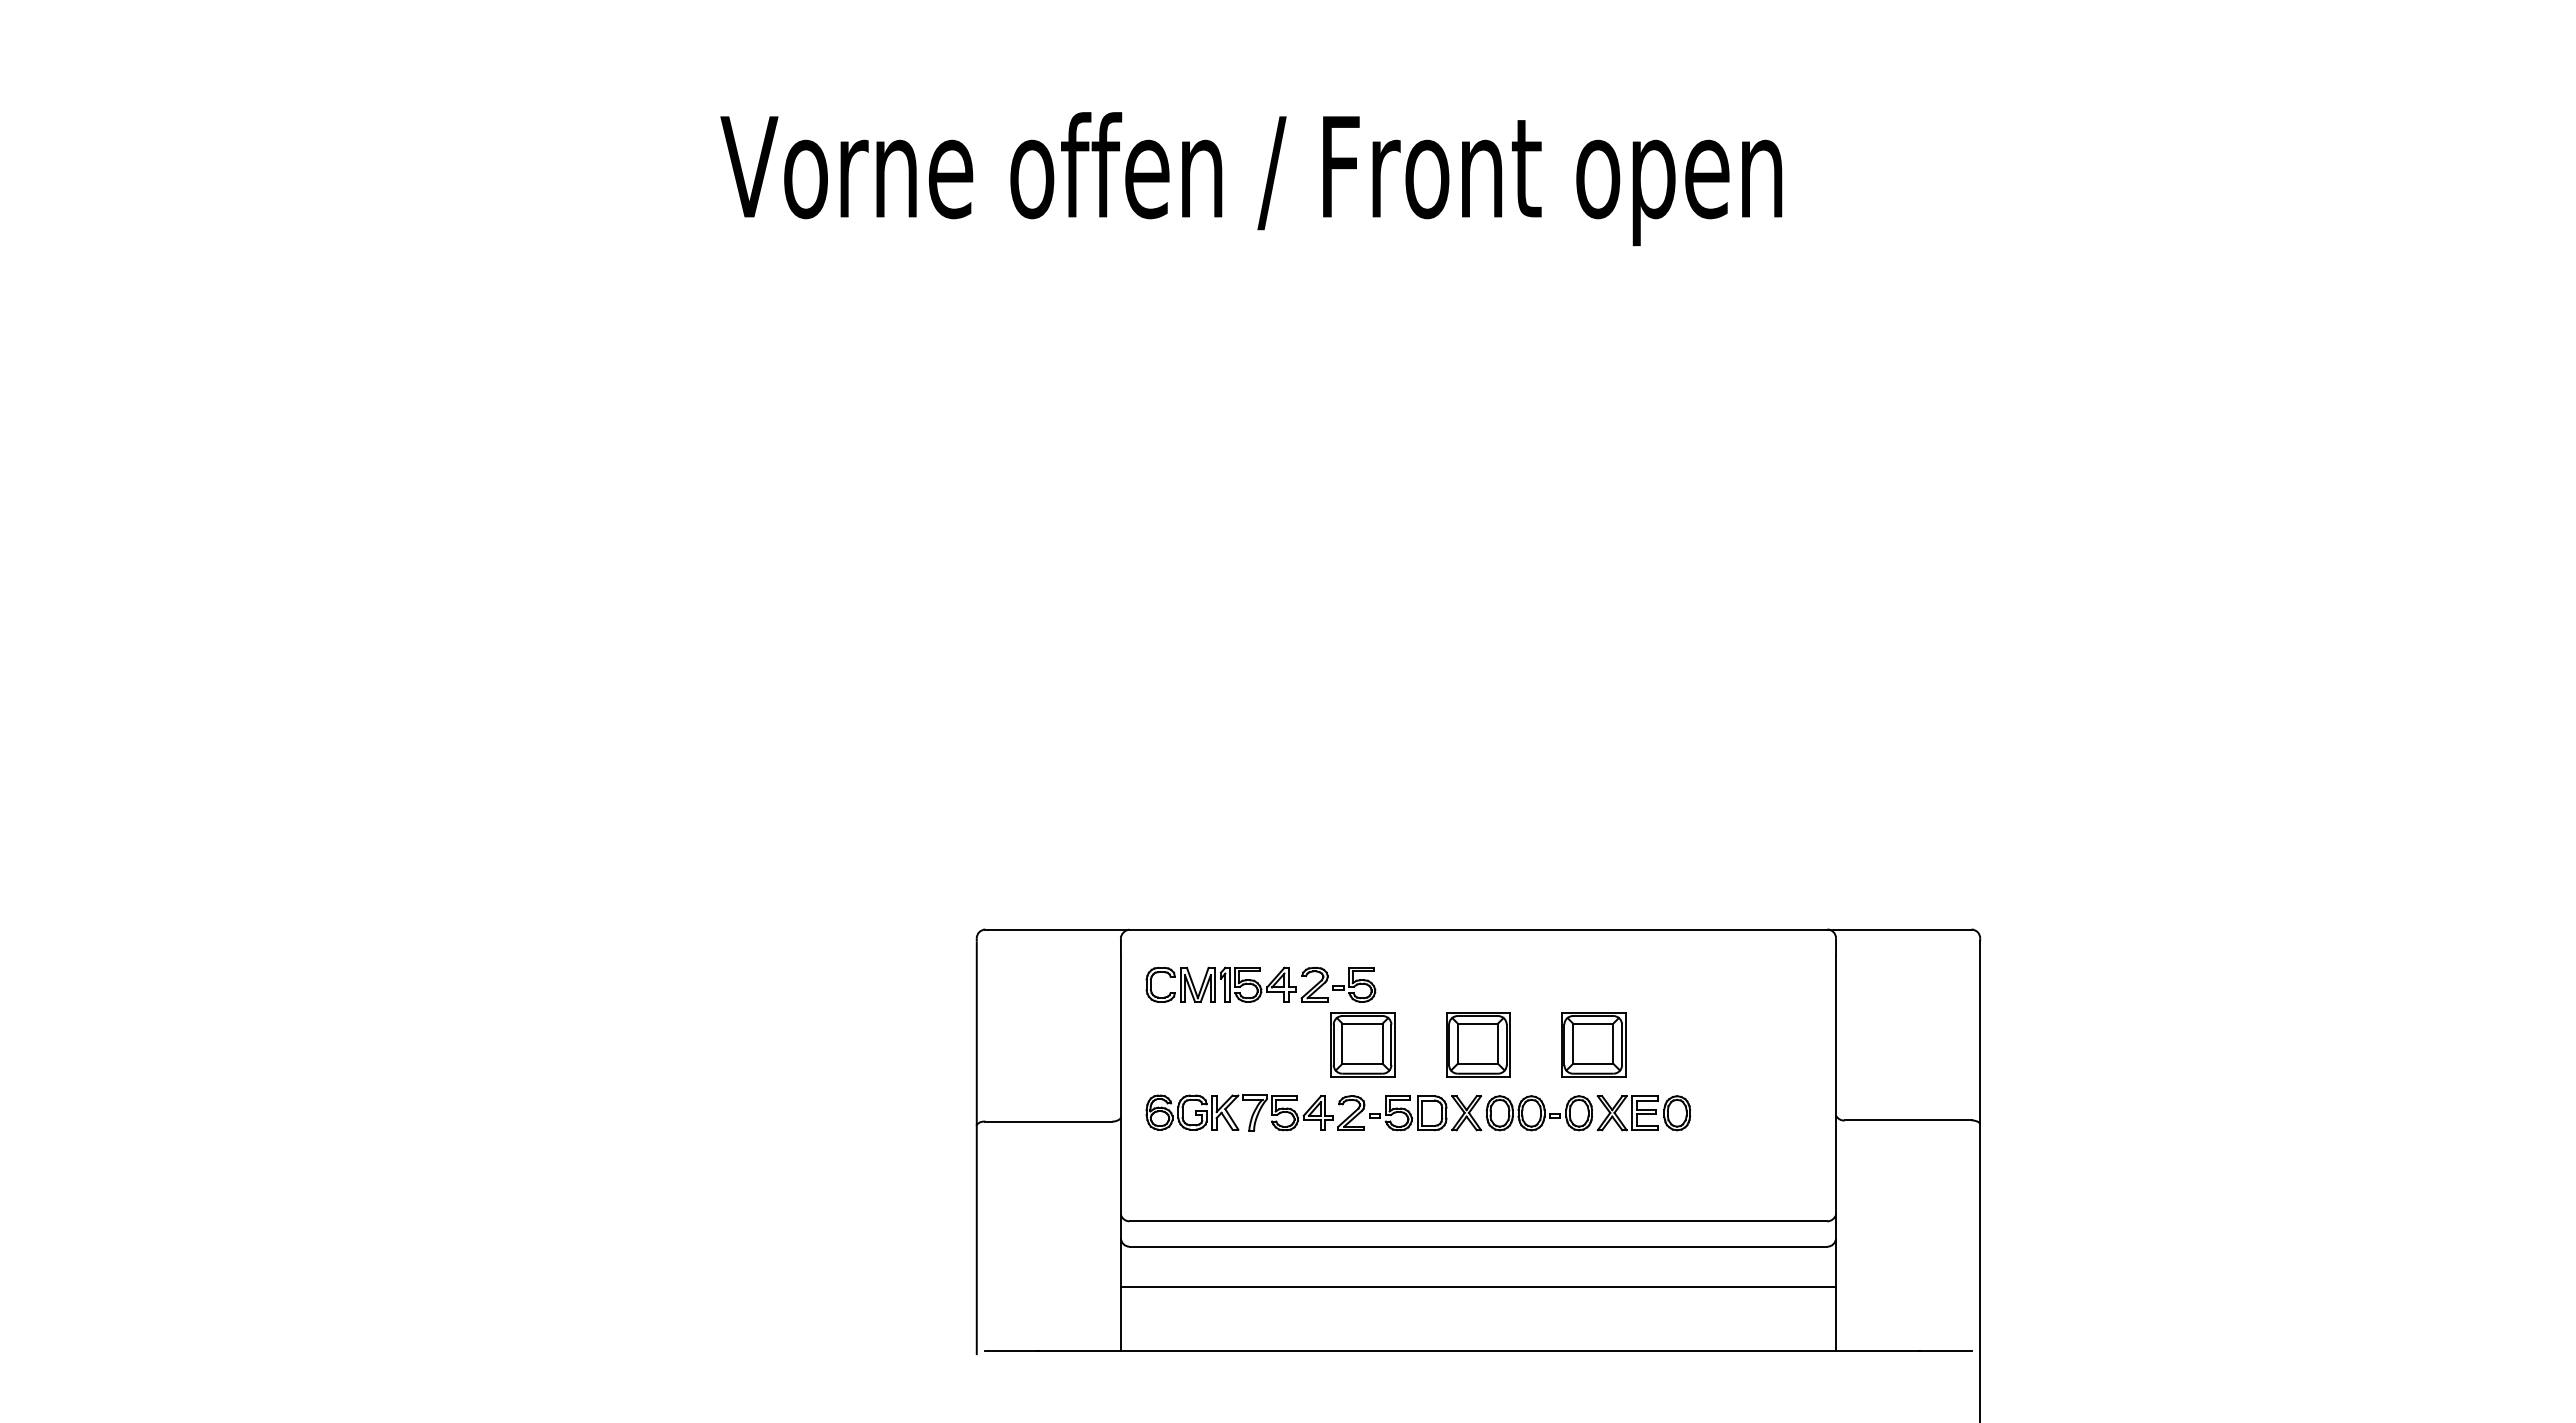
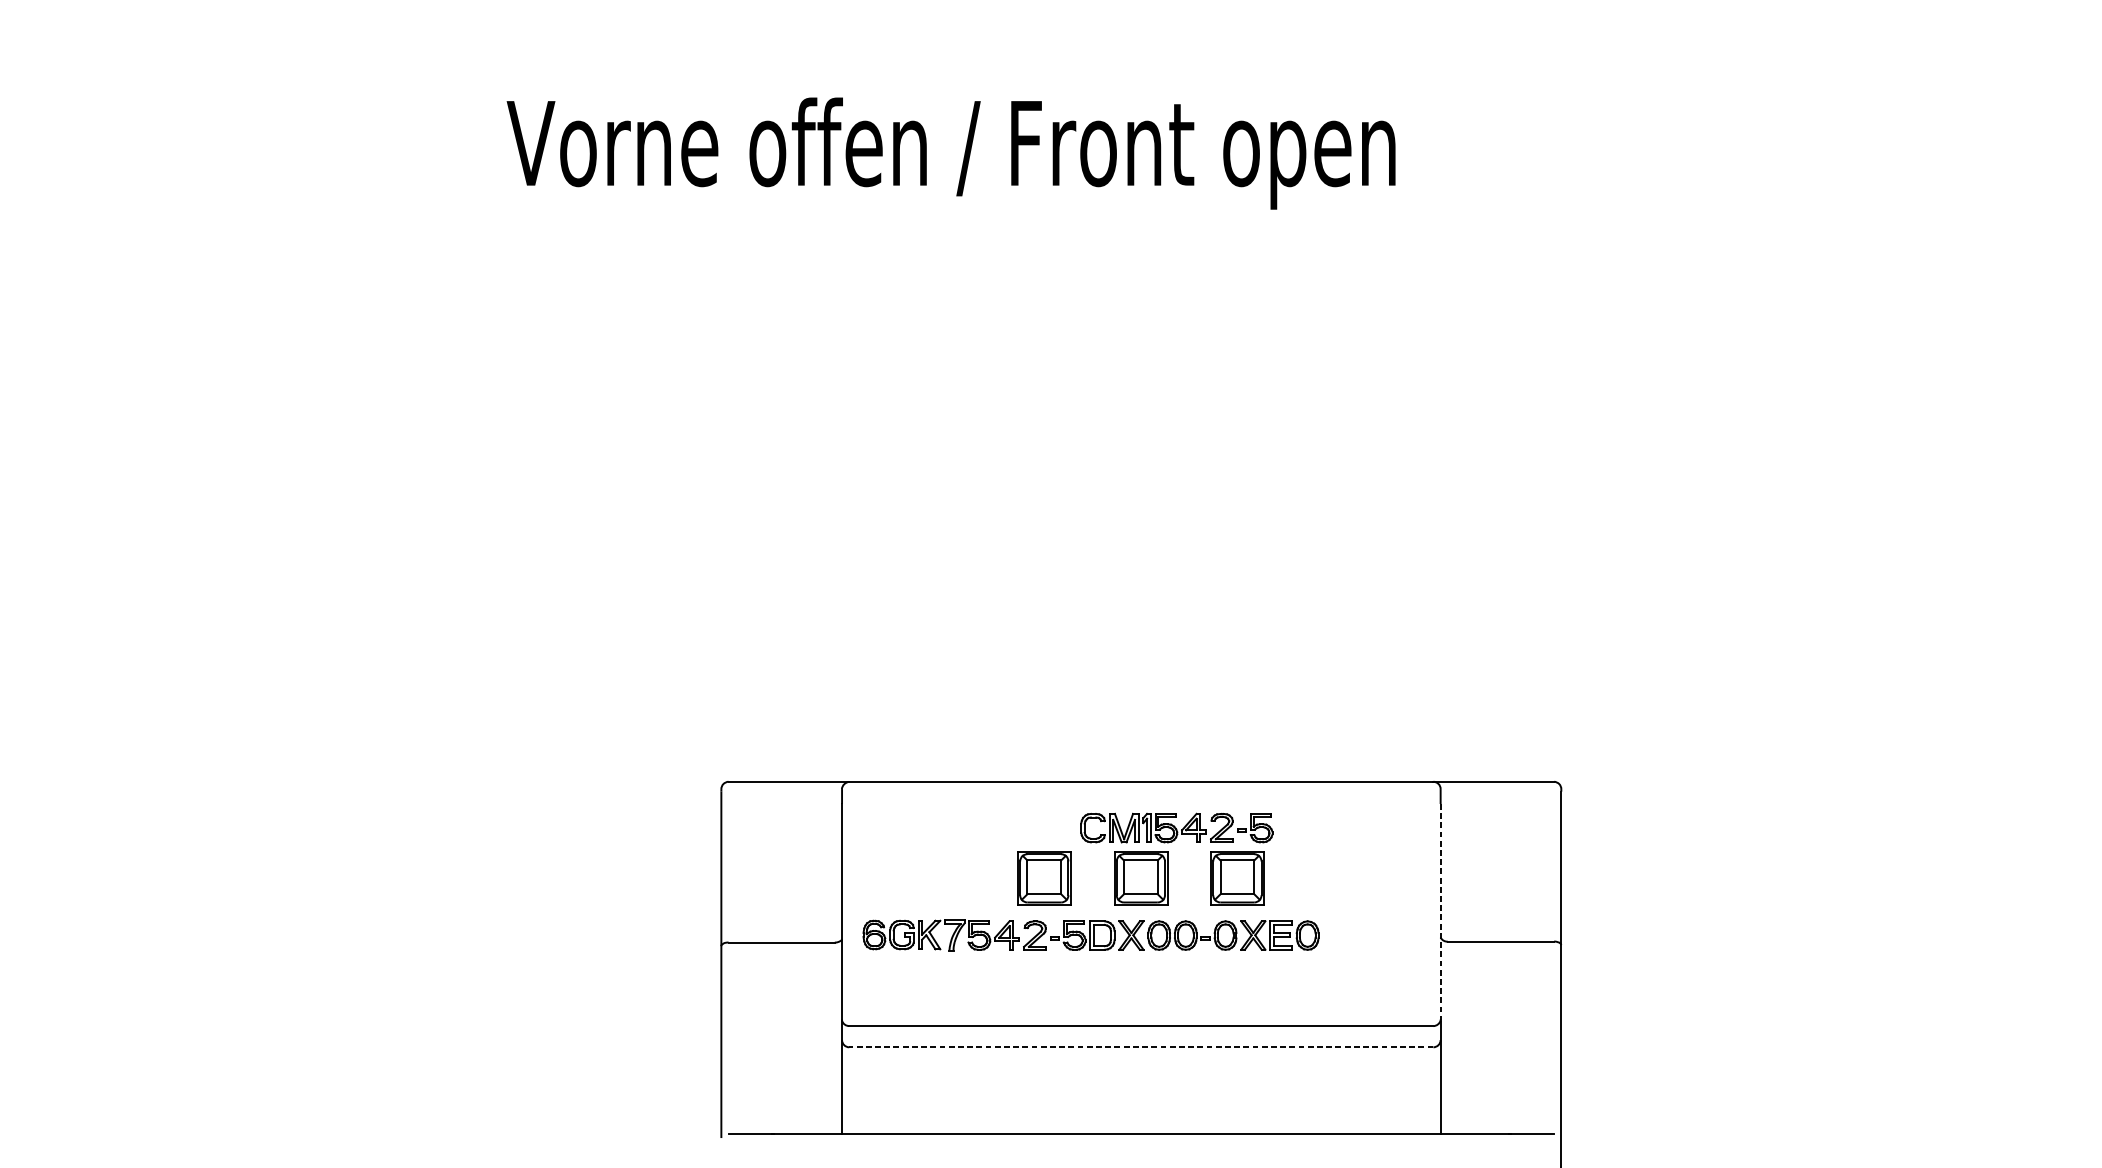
part: (1260, 984) -> (1176, 827), moved
line: (1836, 1084) -> (1441, 911), solid -> dashed
line: (1478, 1246) -> (1141, 1047), solid -> dashed
line: (1478, 1286) -> (1141, 1080), removed

